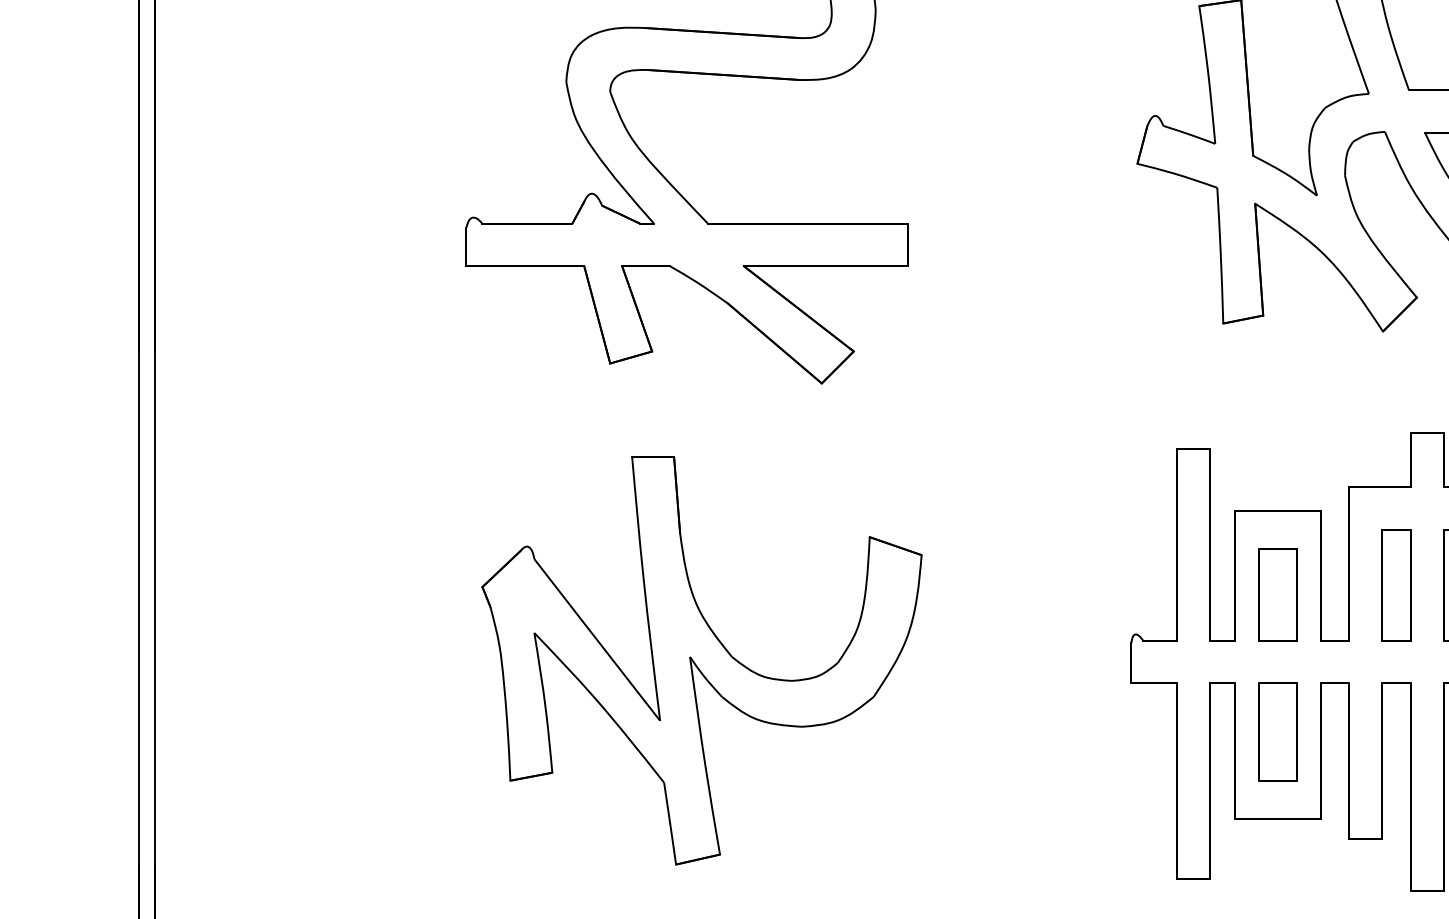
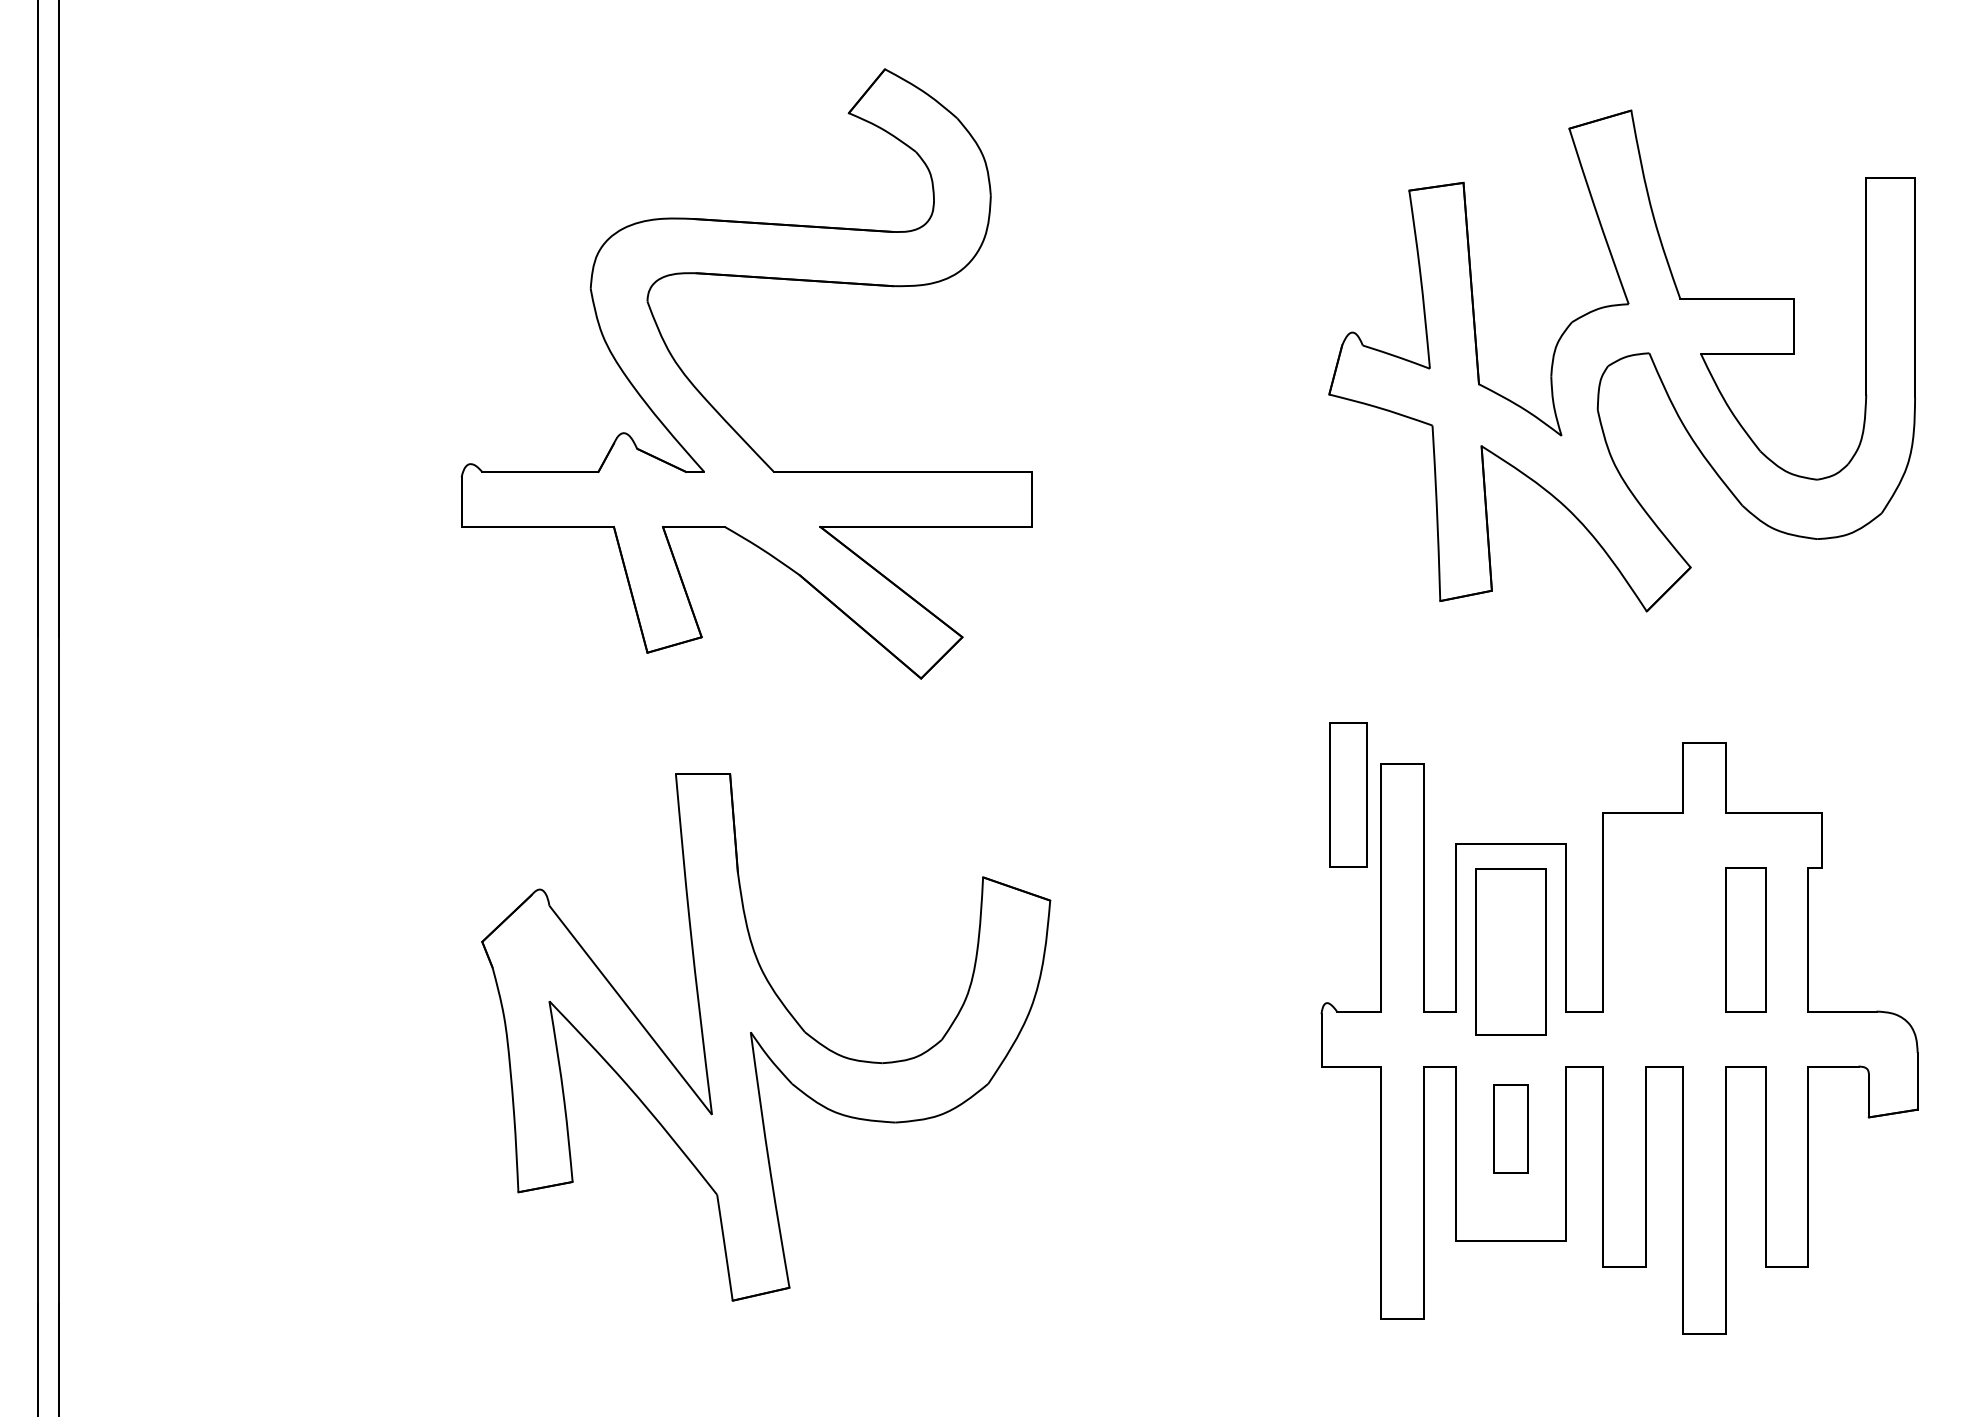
part: (1396, 585) -> (1348, 794), moved
part: (1277, 595) -> (1510, 952), size x1.4
part: (1277, 732) -> (1510, 1129), size x0.7

